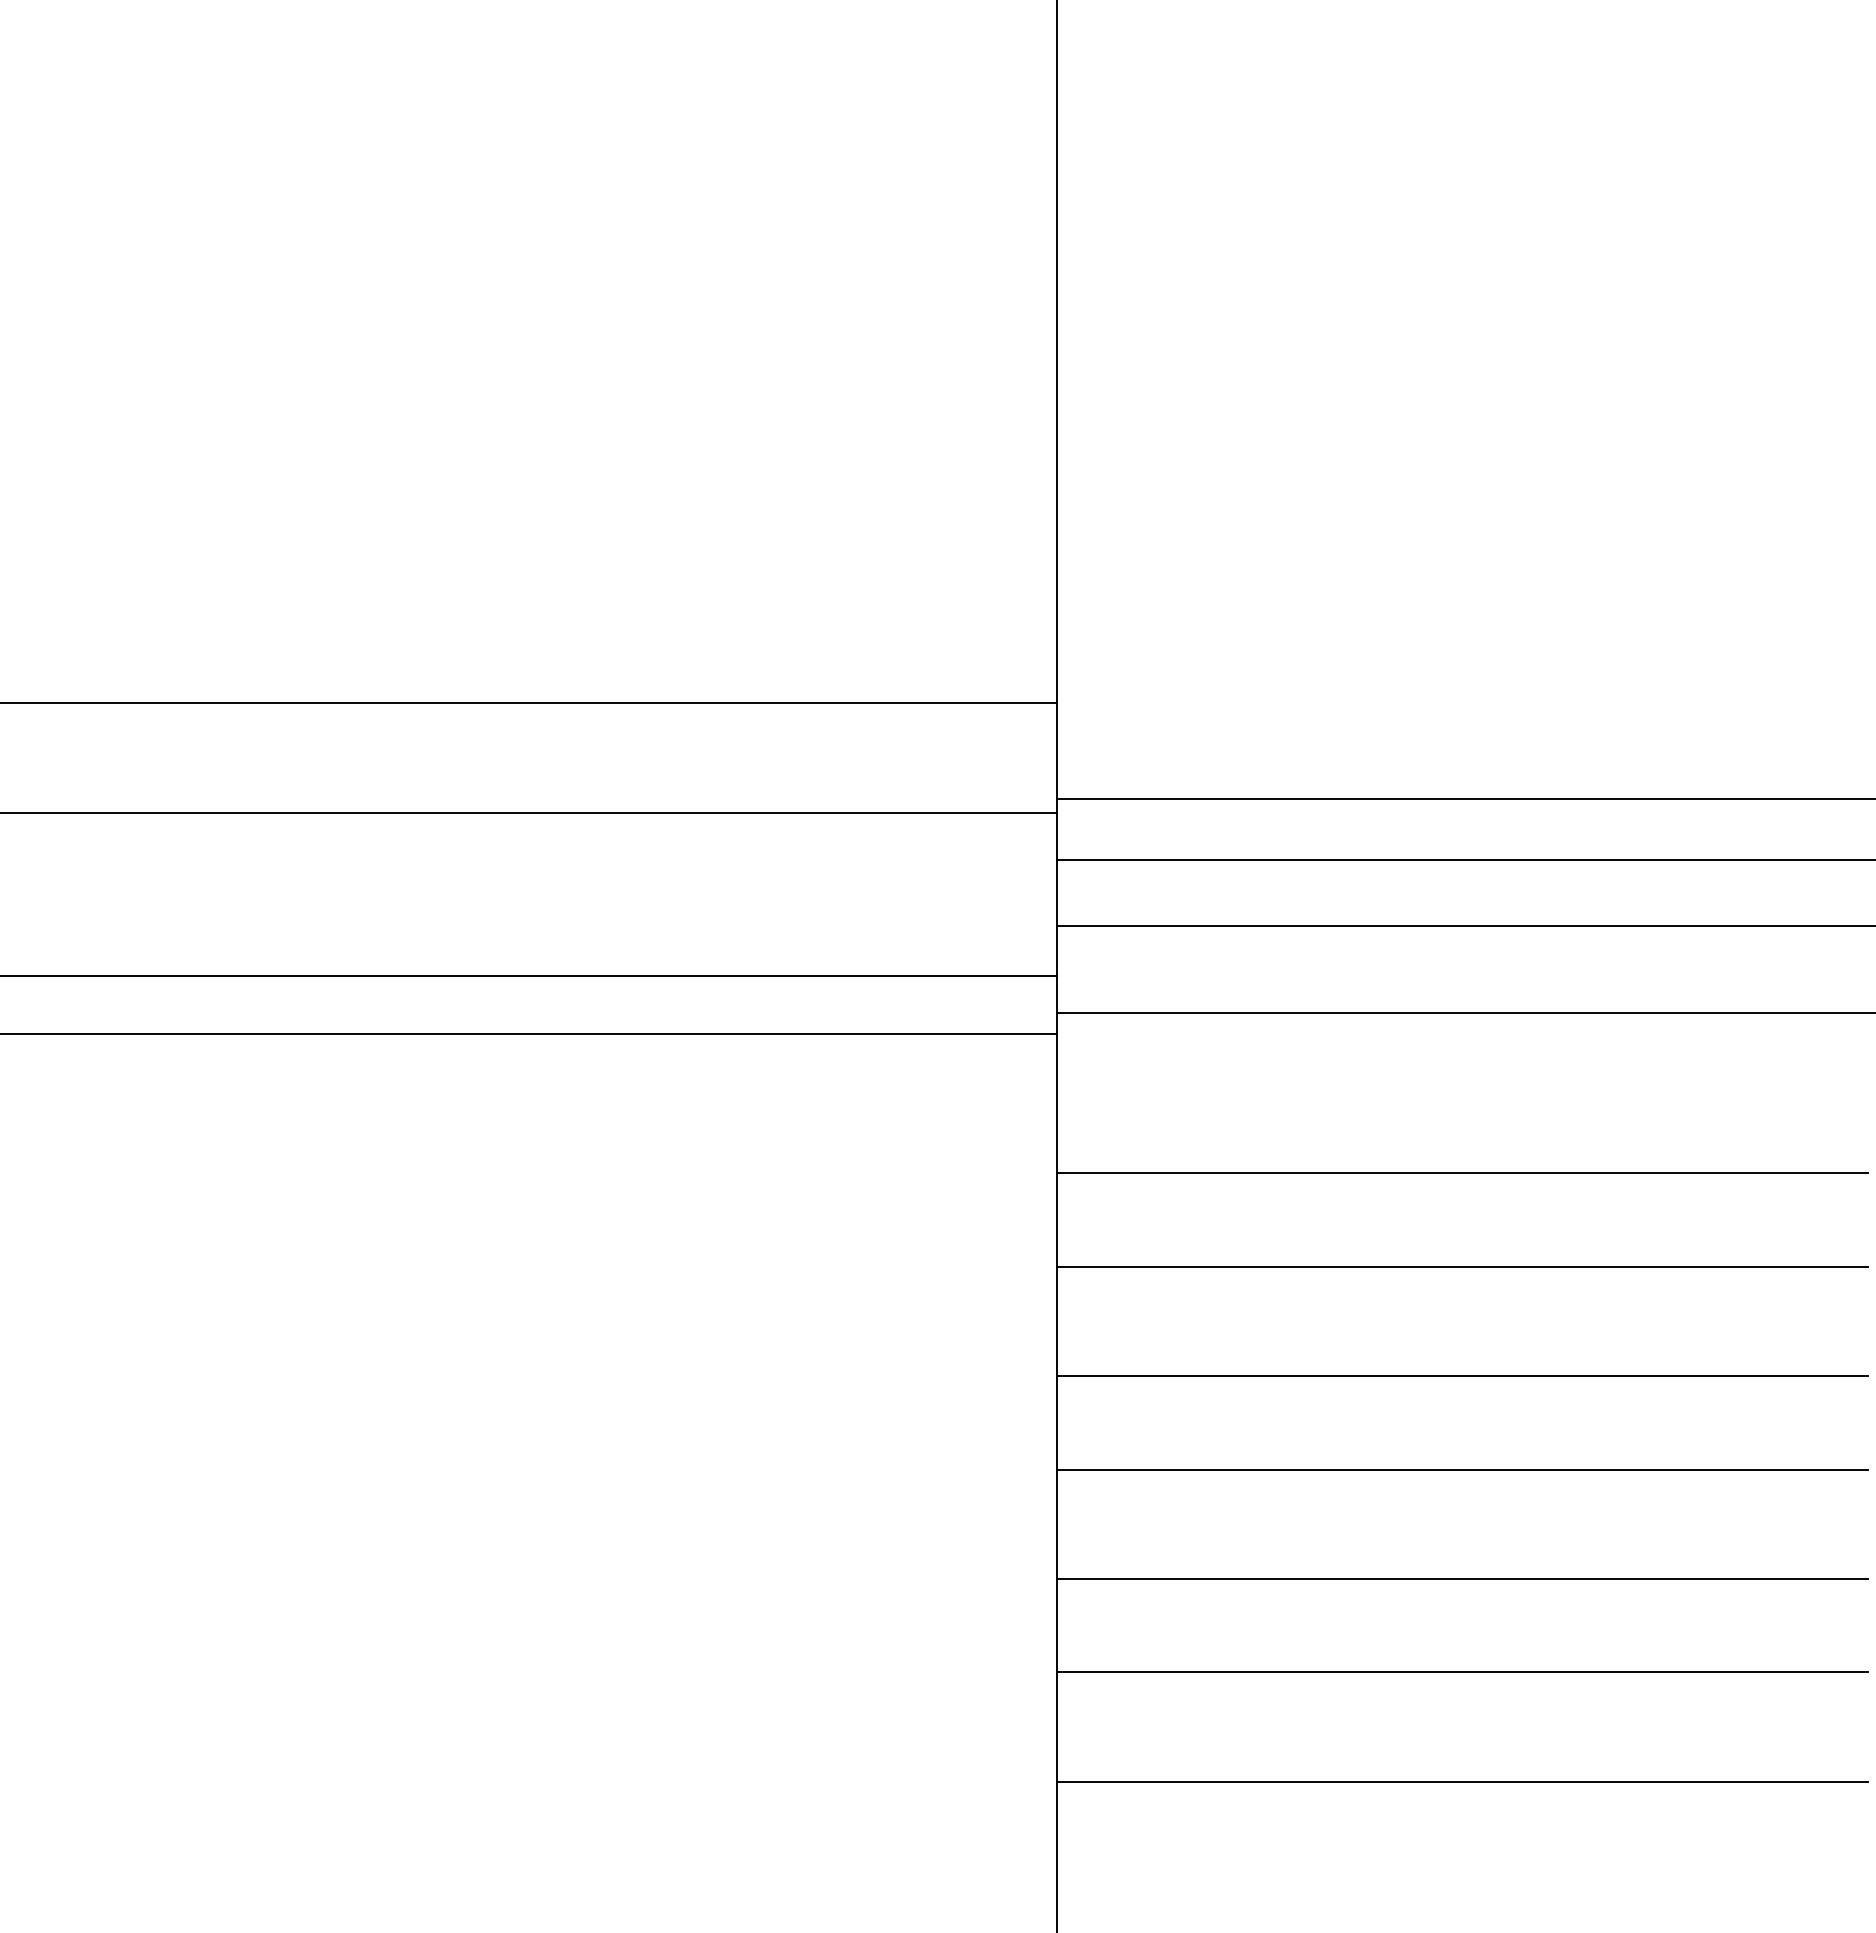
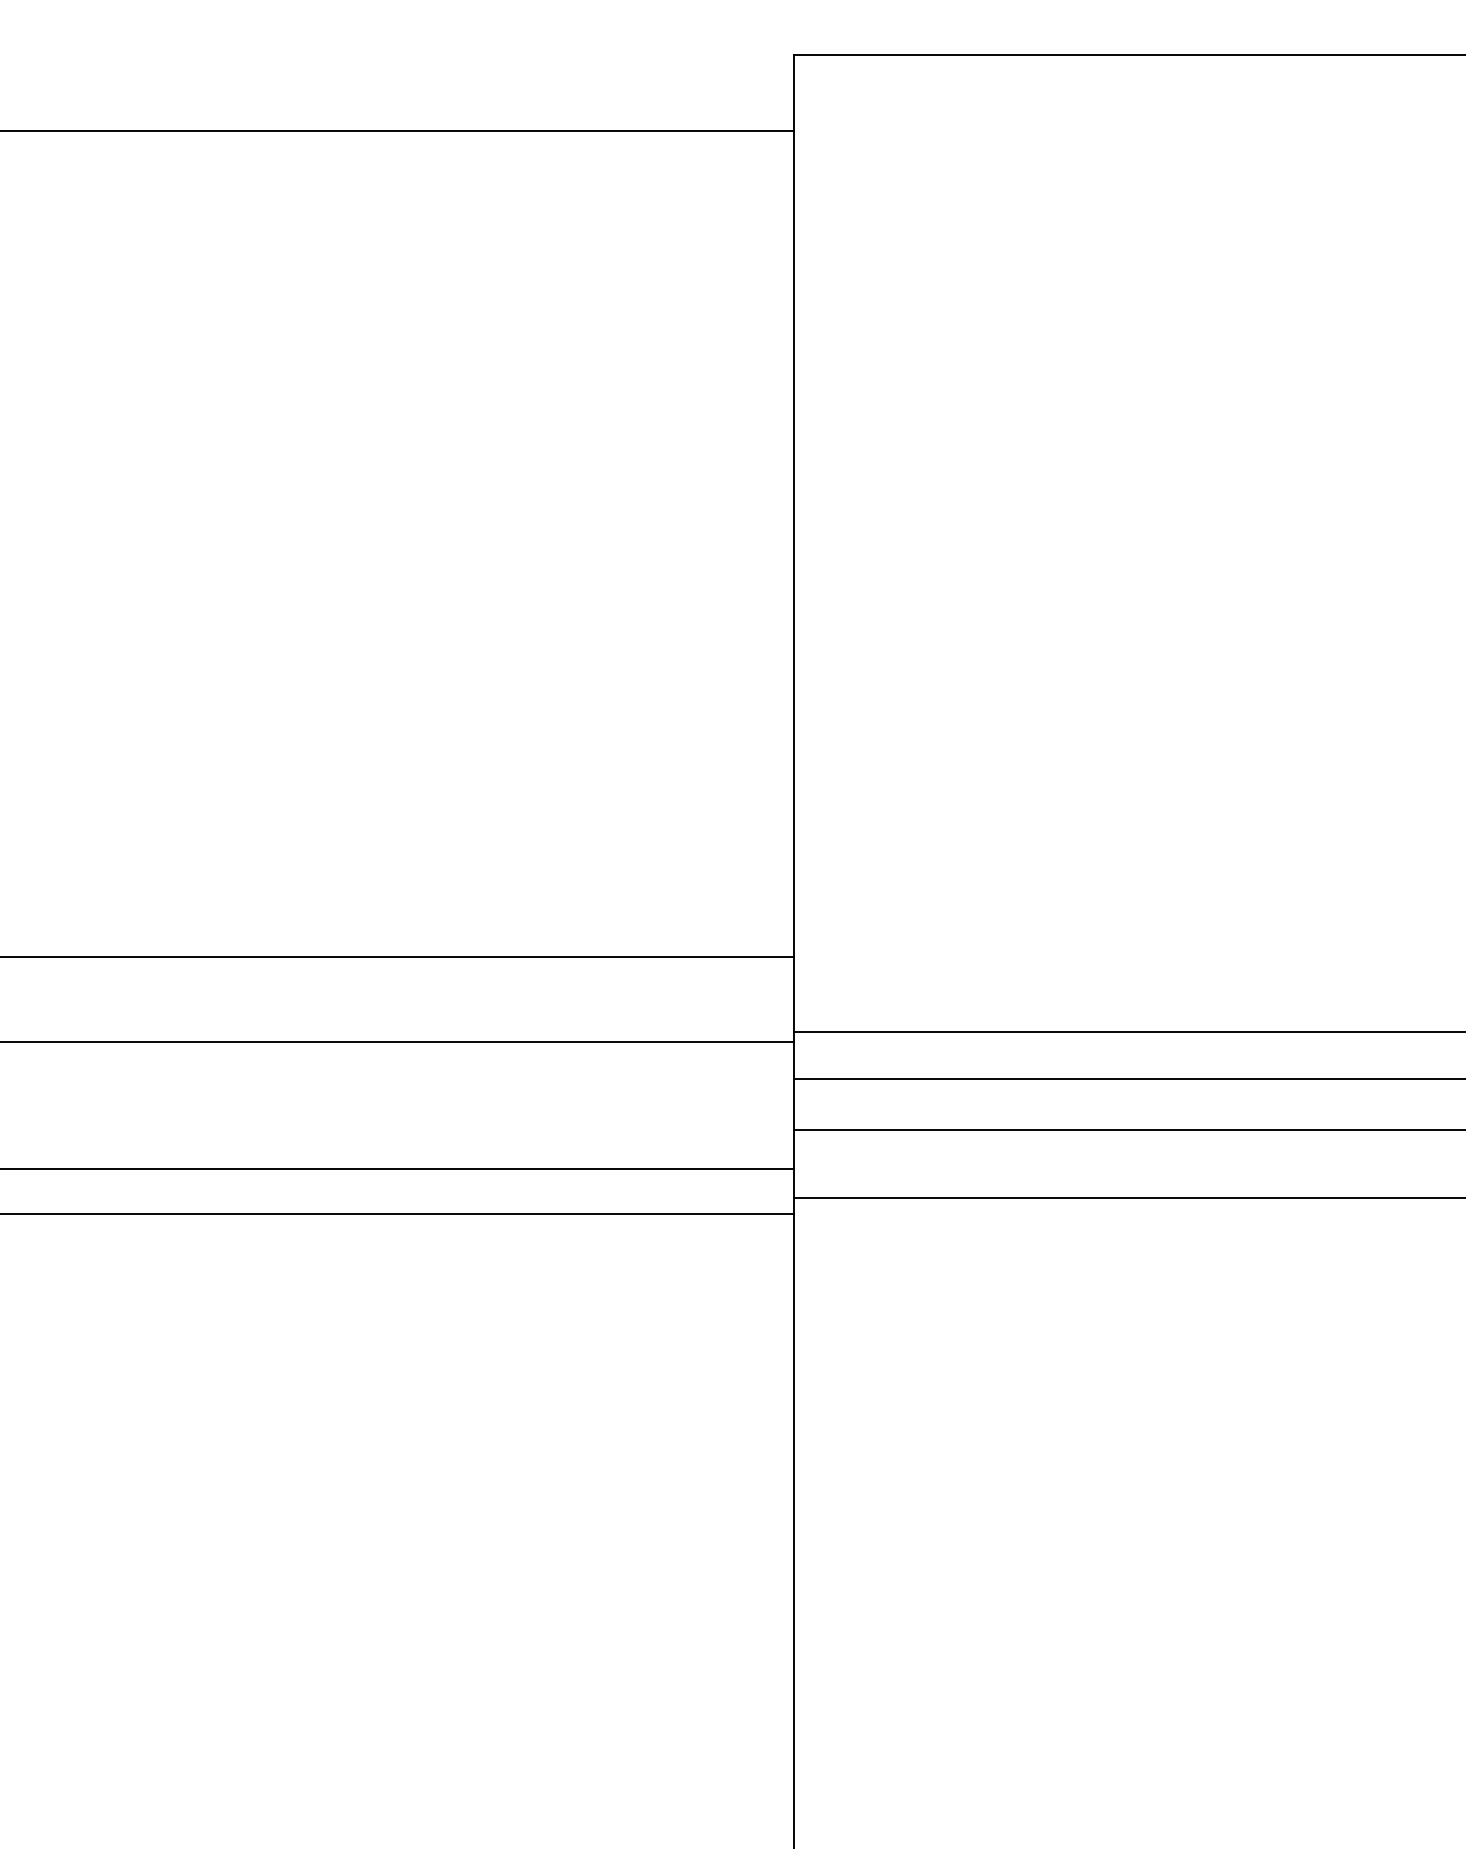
line: (1462, 1172) -> (1107, 1321), removed
line: (1462, 1267) -> (1107, 1394), removed
line: (1462, 1376) -> (1107, 1479), removed
line: (1462, 1469) -> (1107, 1551), removed
line: (1462, 1579) -> (1107, 1636), removed
line: (1462, 1672) -> (1107, 1708), removed
line: (1462, 1782) -> (1107, 1793), removed

